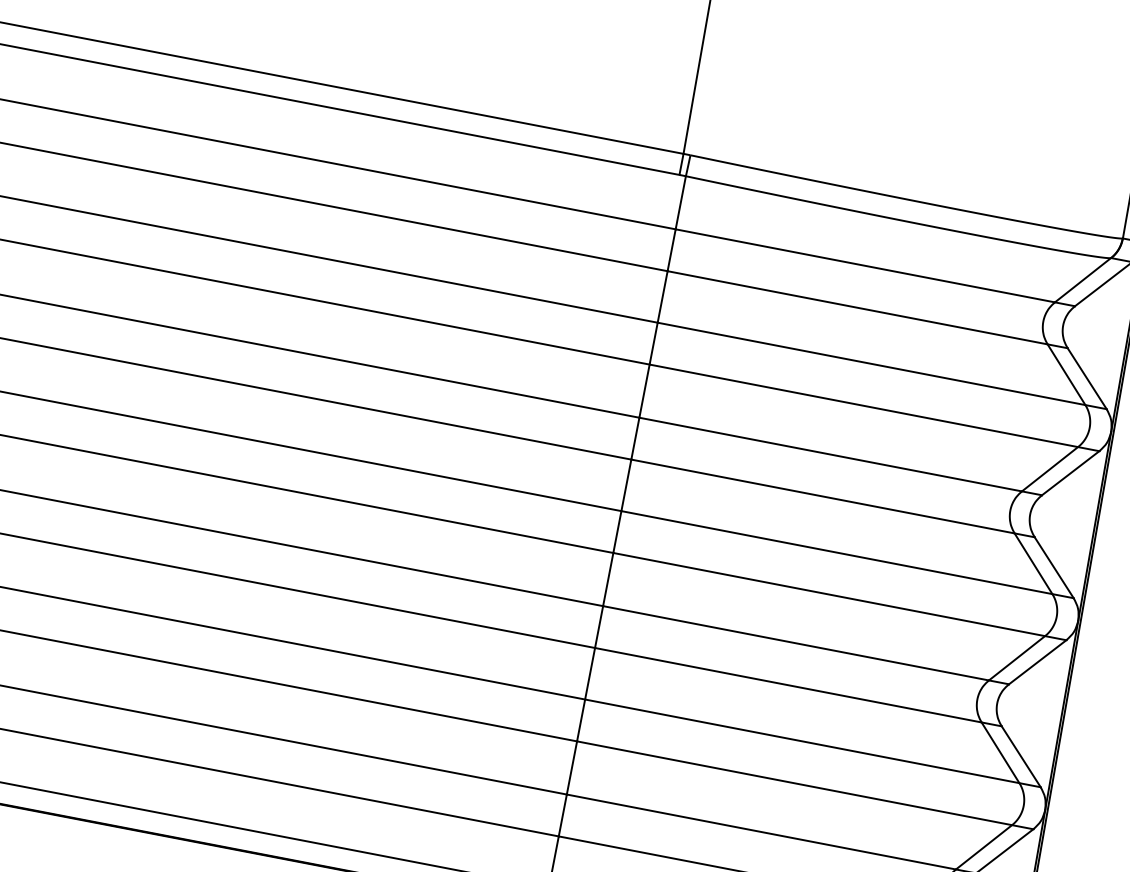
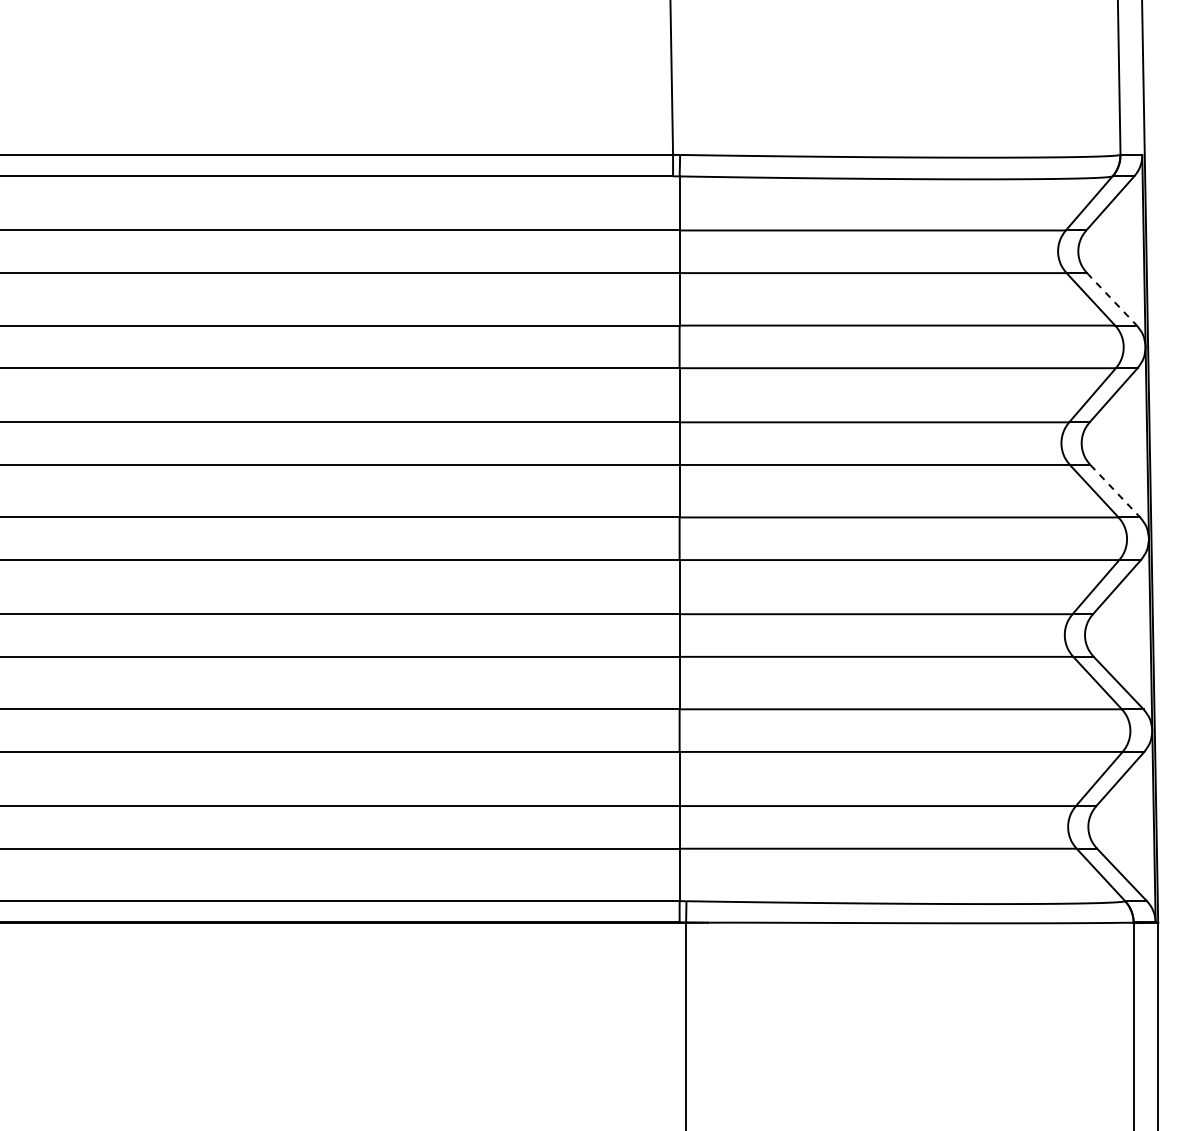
line: (1087, 378) -> (1112, 299), solid -> dashed
line: (1054, 568) -> (1115, 491), solid -> dashed

